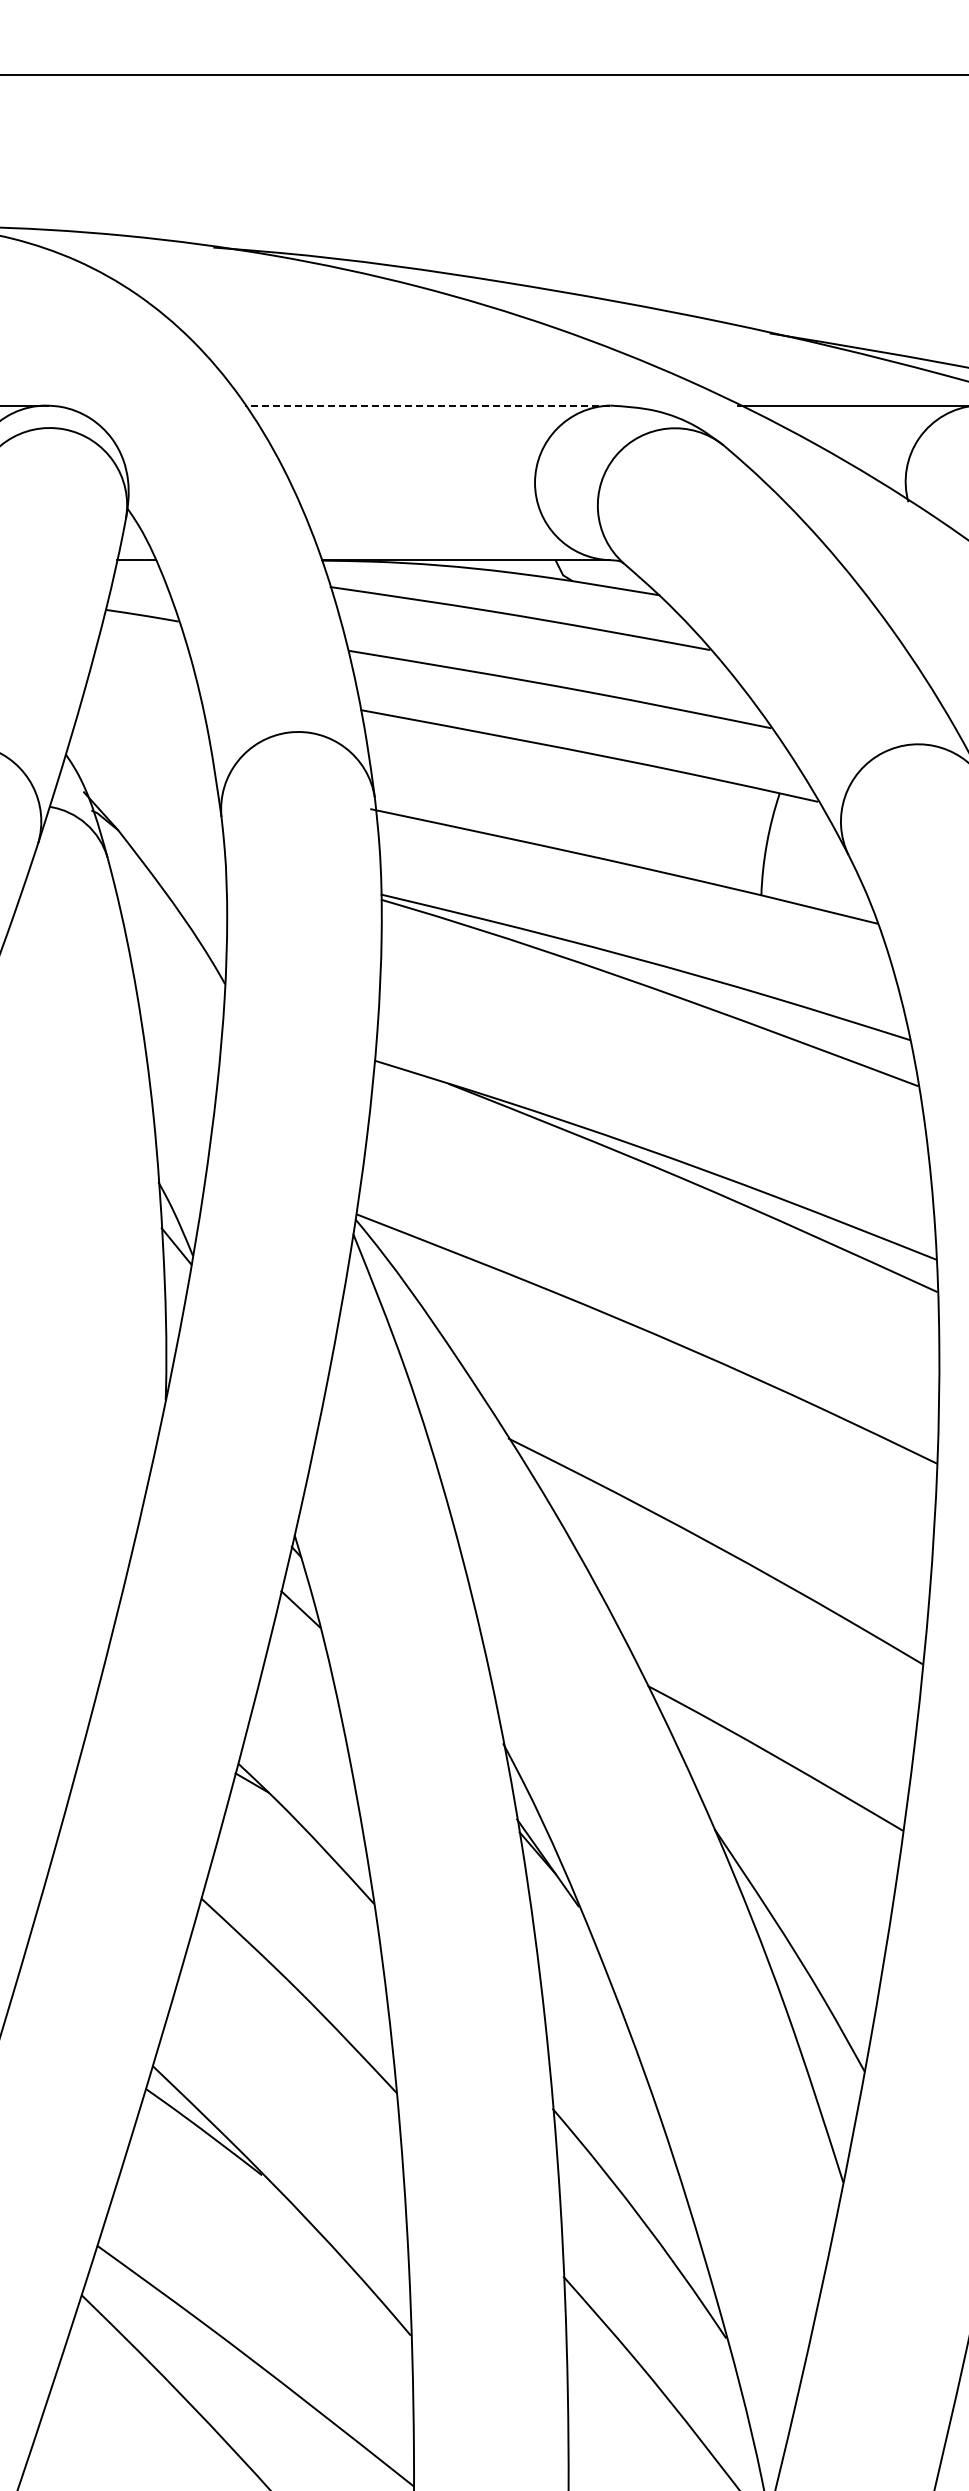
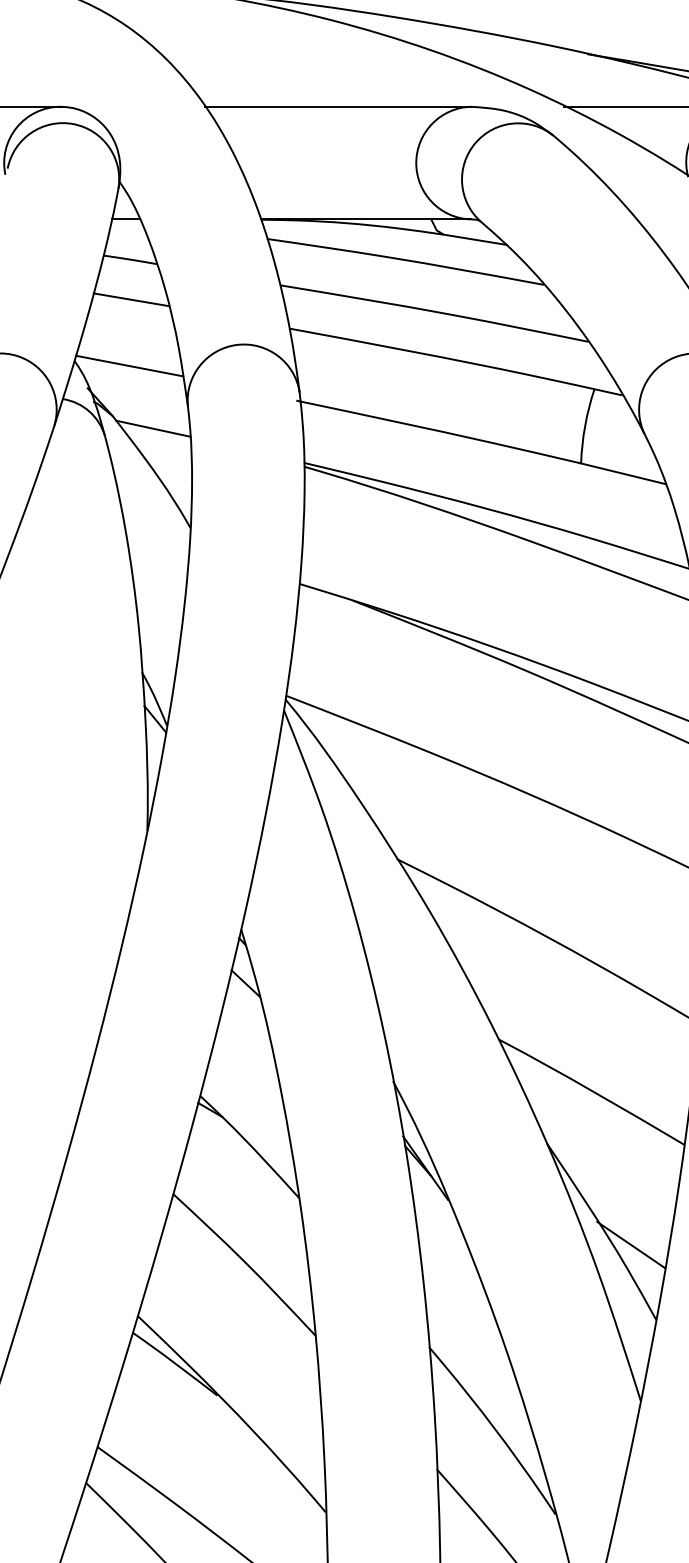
line: (427, 405) -> (337, 106), dashed -> solid
line: (143, 670) -> (131, 299), added
line: (141, 761) -> (129, 366), added
line: (174, 847) -> (153, 428), added
line: (830, 1968) -> (631, 1245), added

